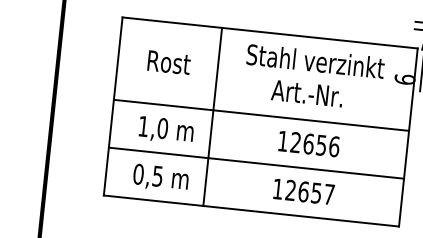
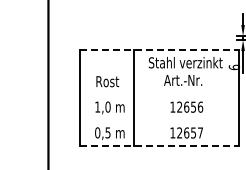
line: (269, 33) -> (159, 50), solid -> dashed
text: (168, 62) -> (107, 81), moved
line: (260, 115) -> (159, 94), removed
line: (255, 163) -> (159, 120), removed
line: (250, 211) -> (159, 146), solid -> dashed

